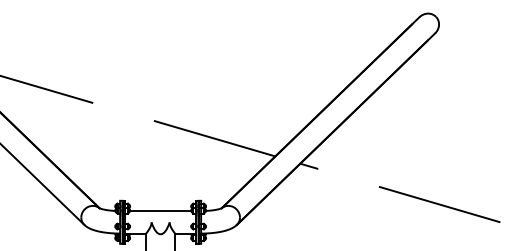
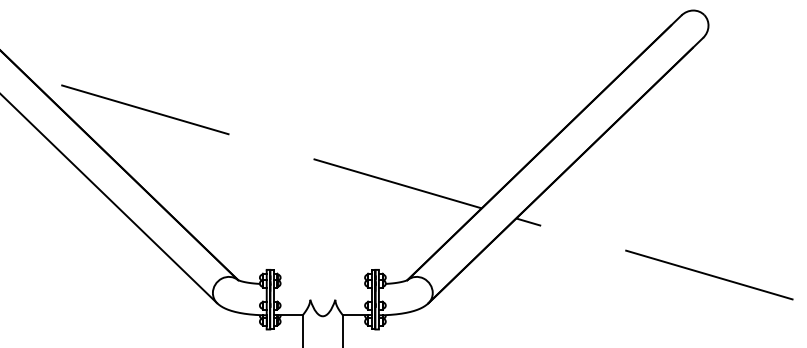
line: (160, 211) -> (322, 284), removed

